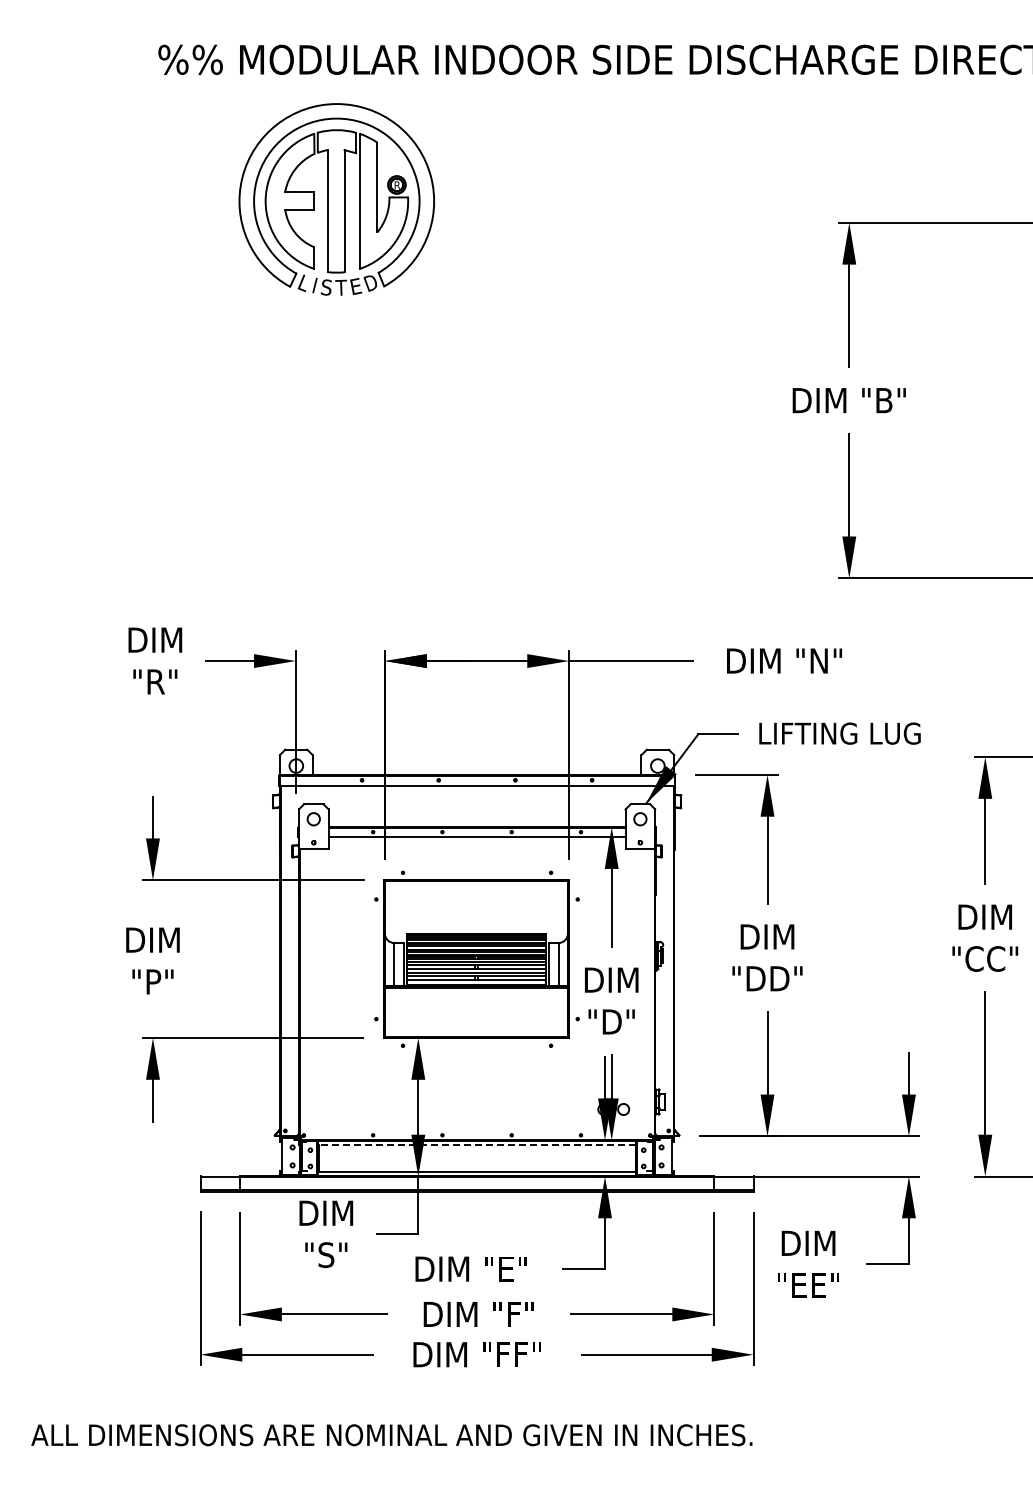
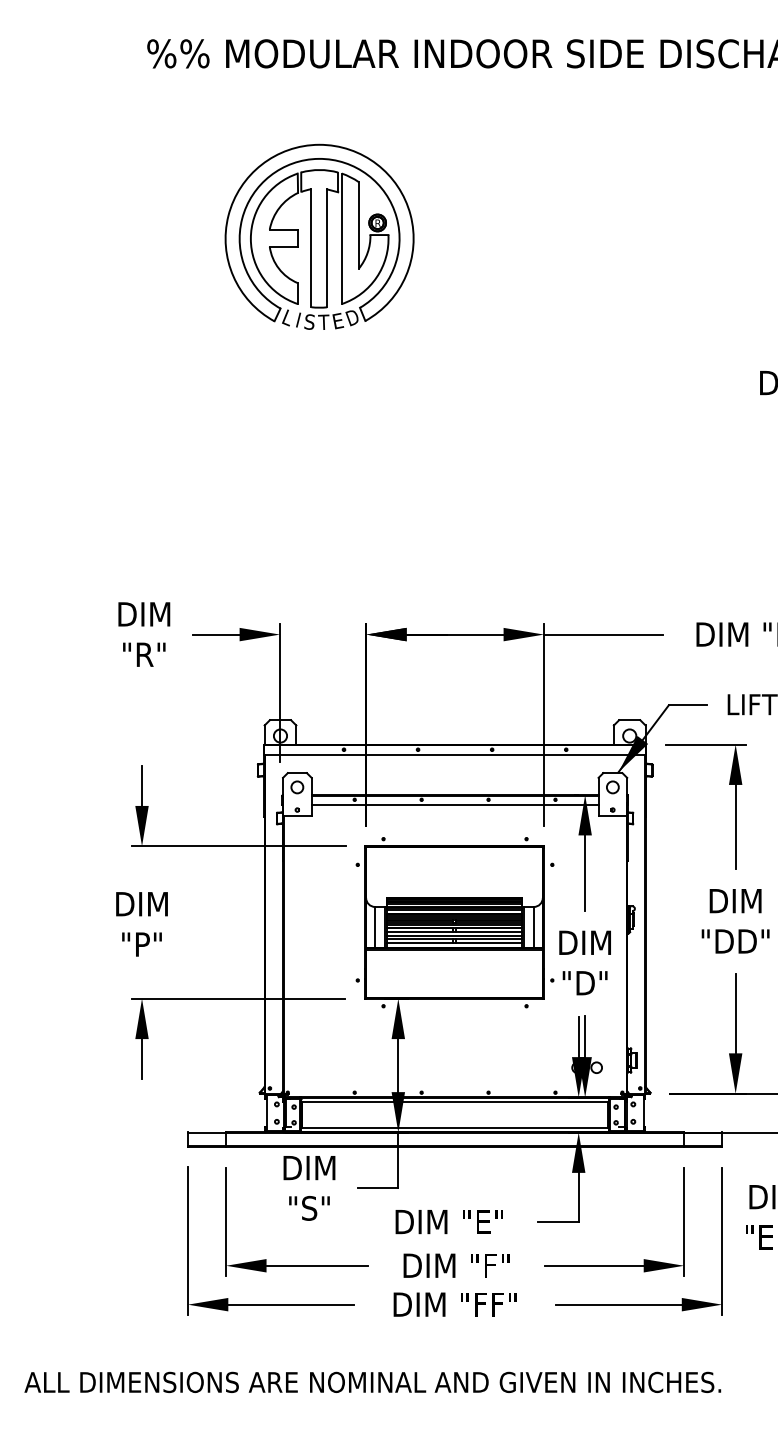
part: (336, 199) -> (319, 237), moved
line: (476, 1145) -> (454, 1102), dashed -> solid

